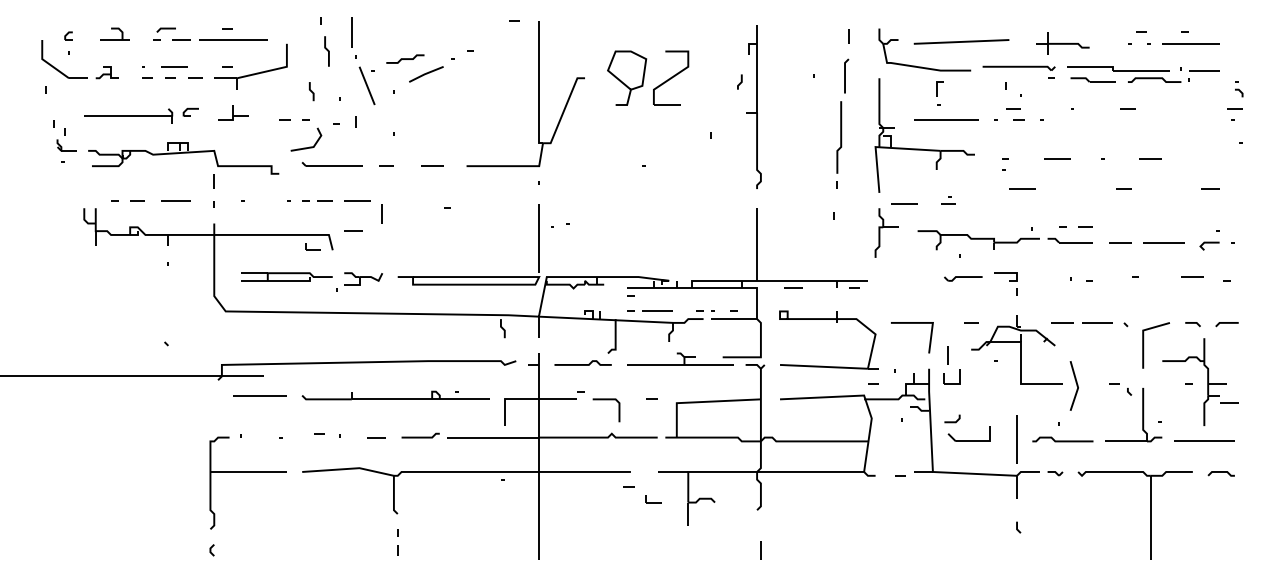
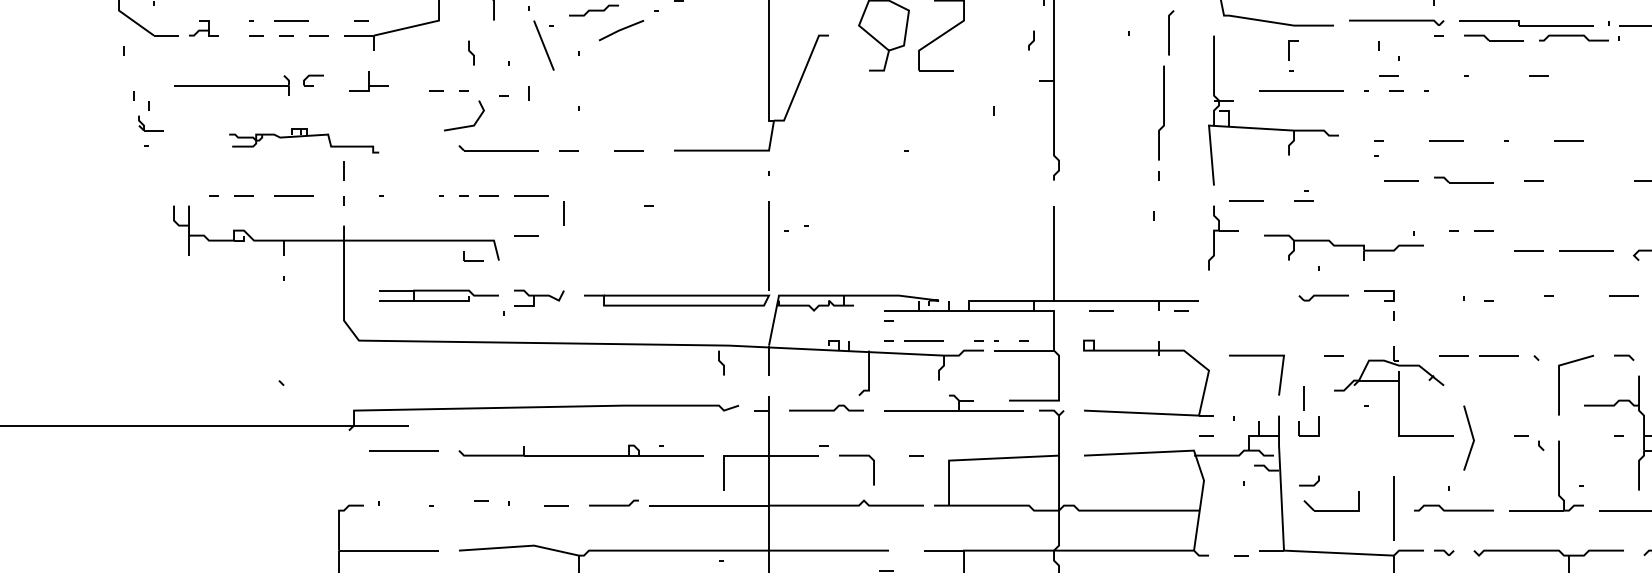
part: (183, 158) -> (303, 140), size x0.6
part: (1069, 240) -> (1462, 179), moved

